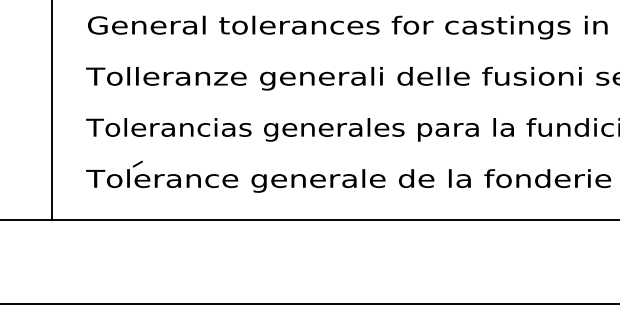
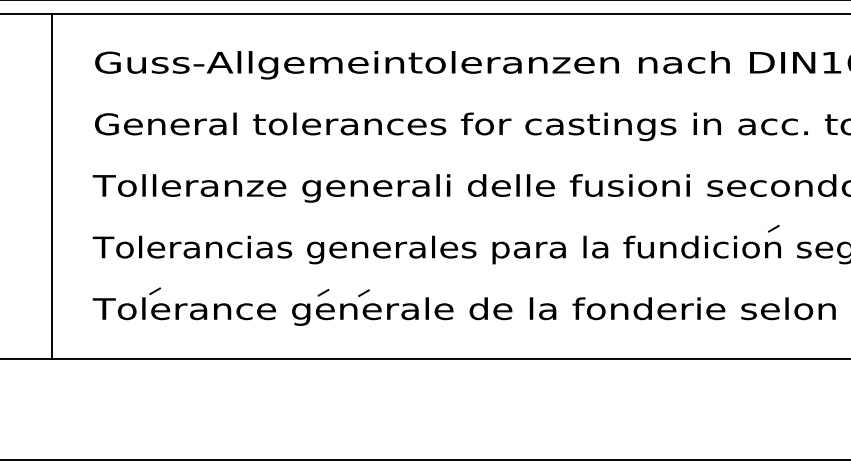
line: (277, 165) -> (323, 292), added
line: (310, 165) -> (363, 292), added

